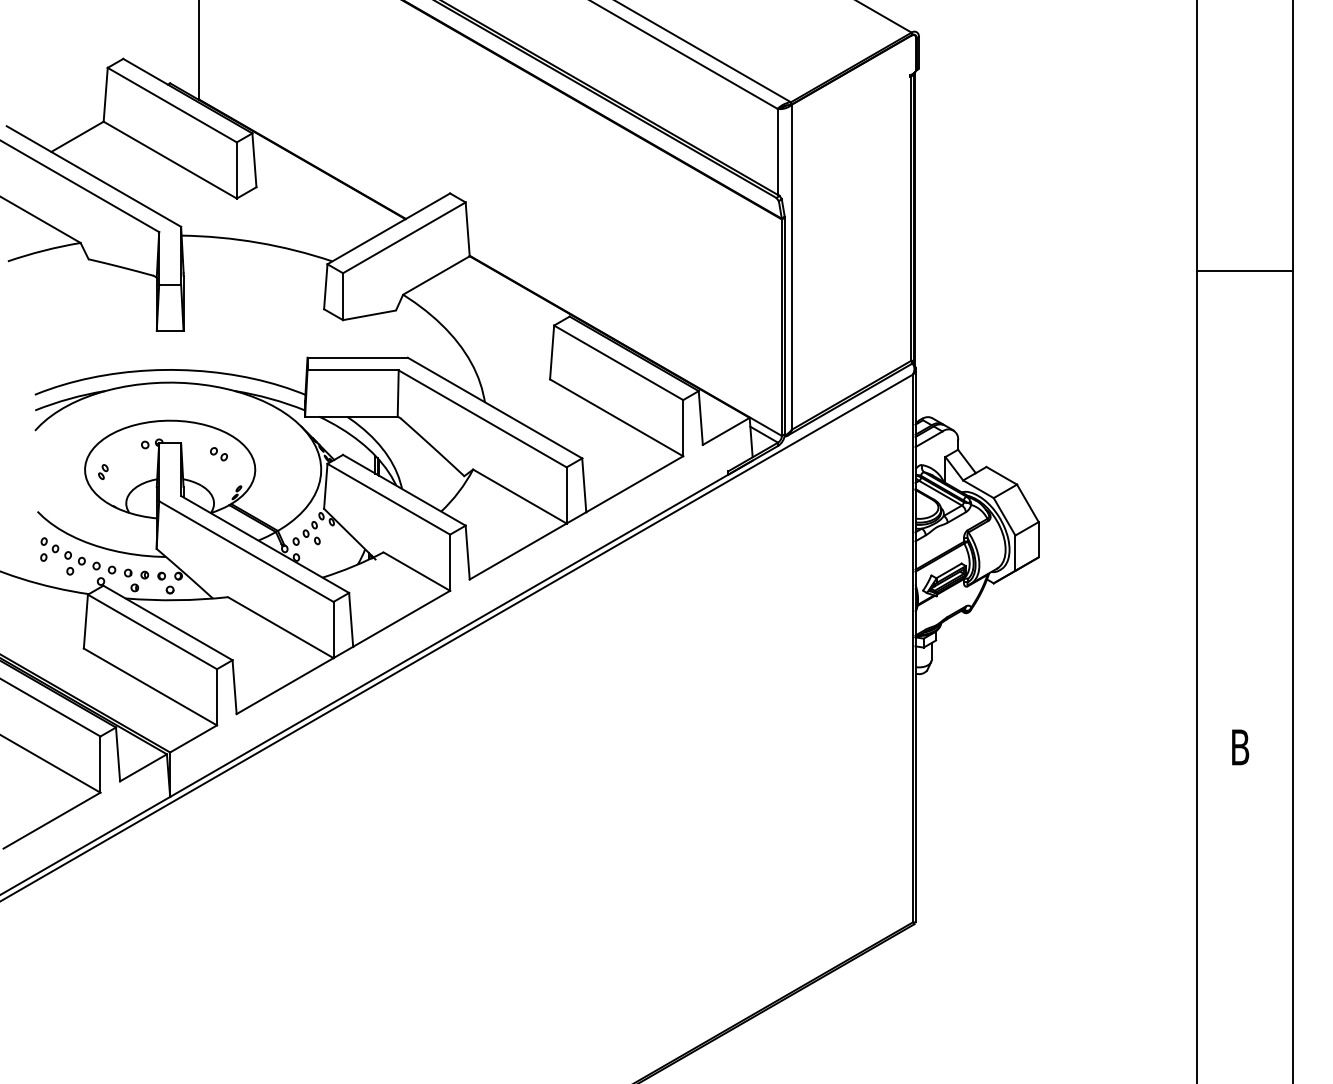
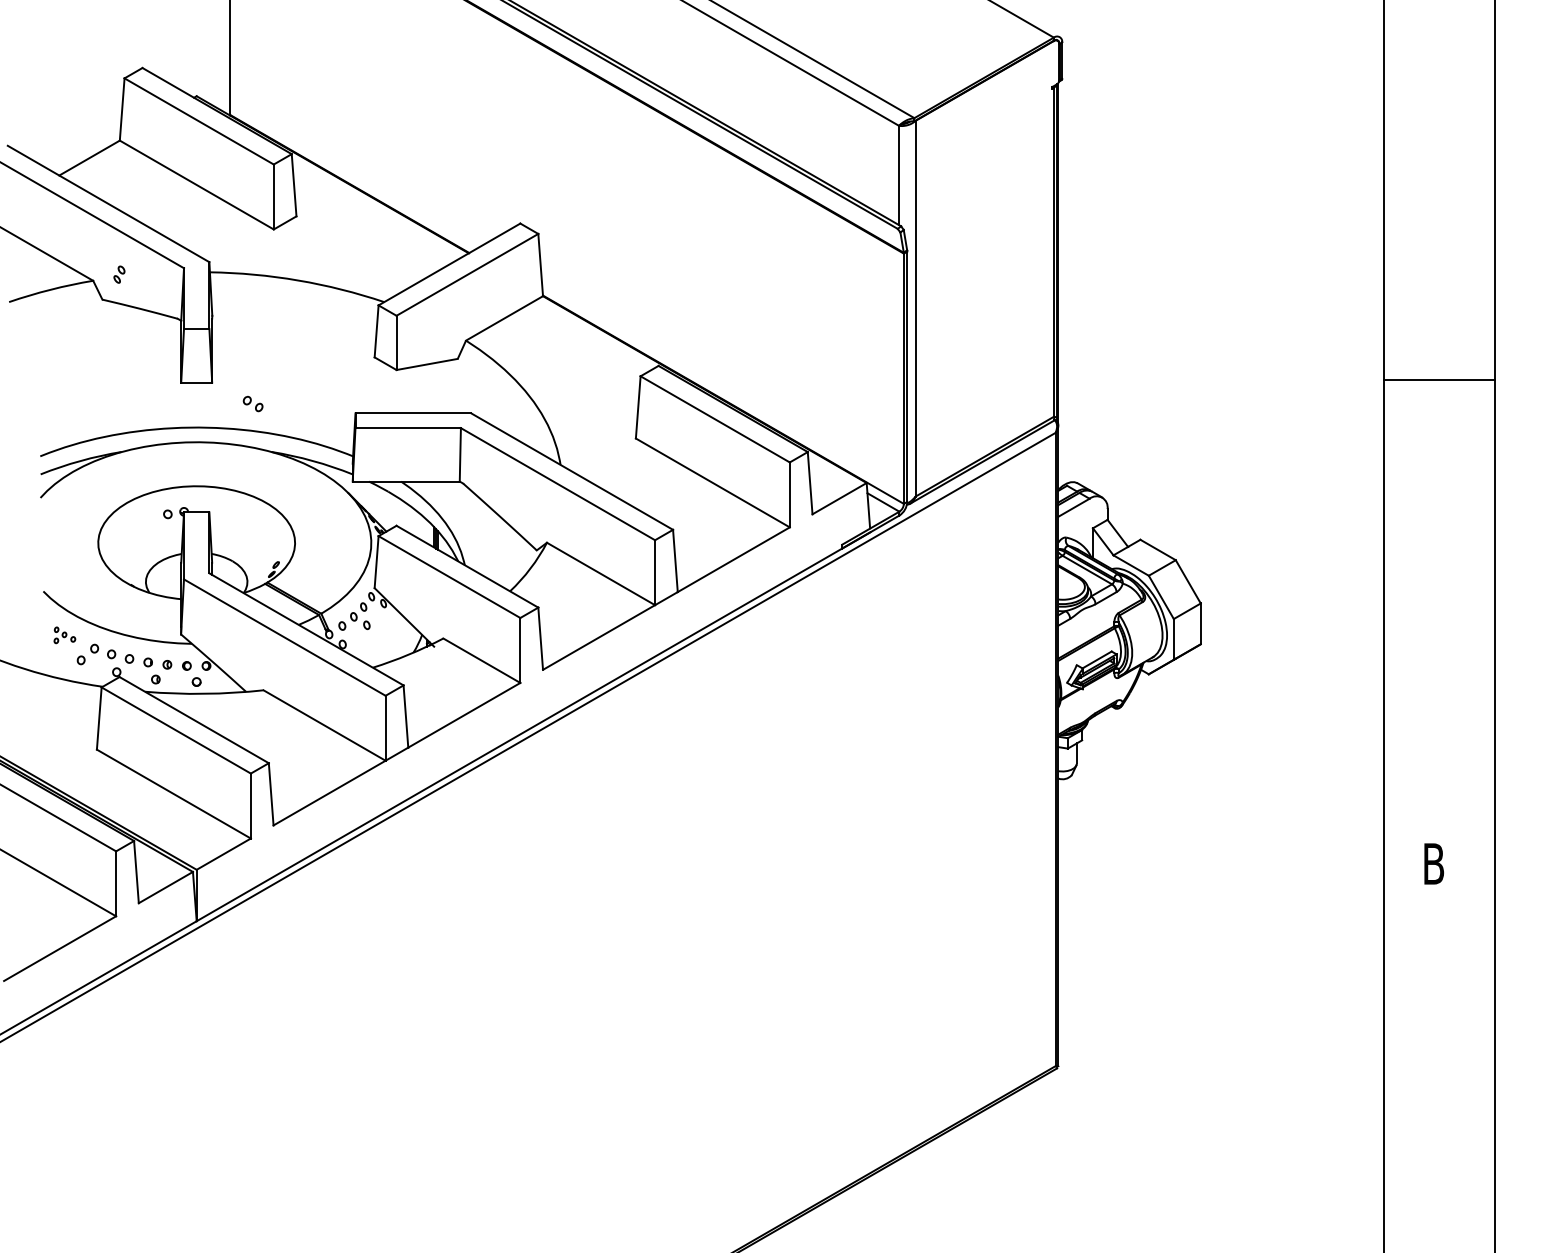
line: (1244, 271) -> (1438, 379), moved
part: (218, 453) -> (252, 403), moved
part: (103, 471) -> (119, 274), moved
part: (55, 549) -> (64, 635), size x0.6

